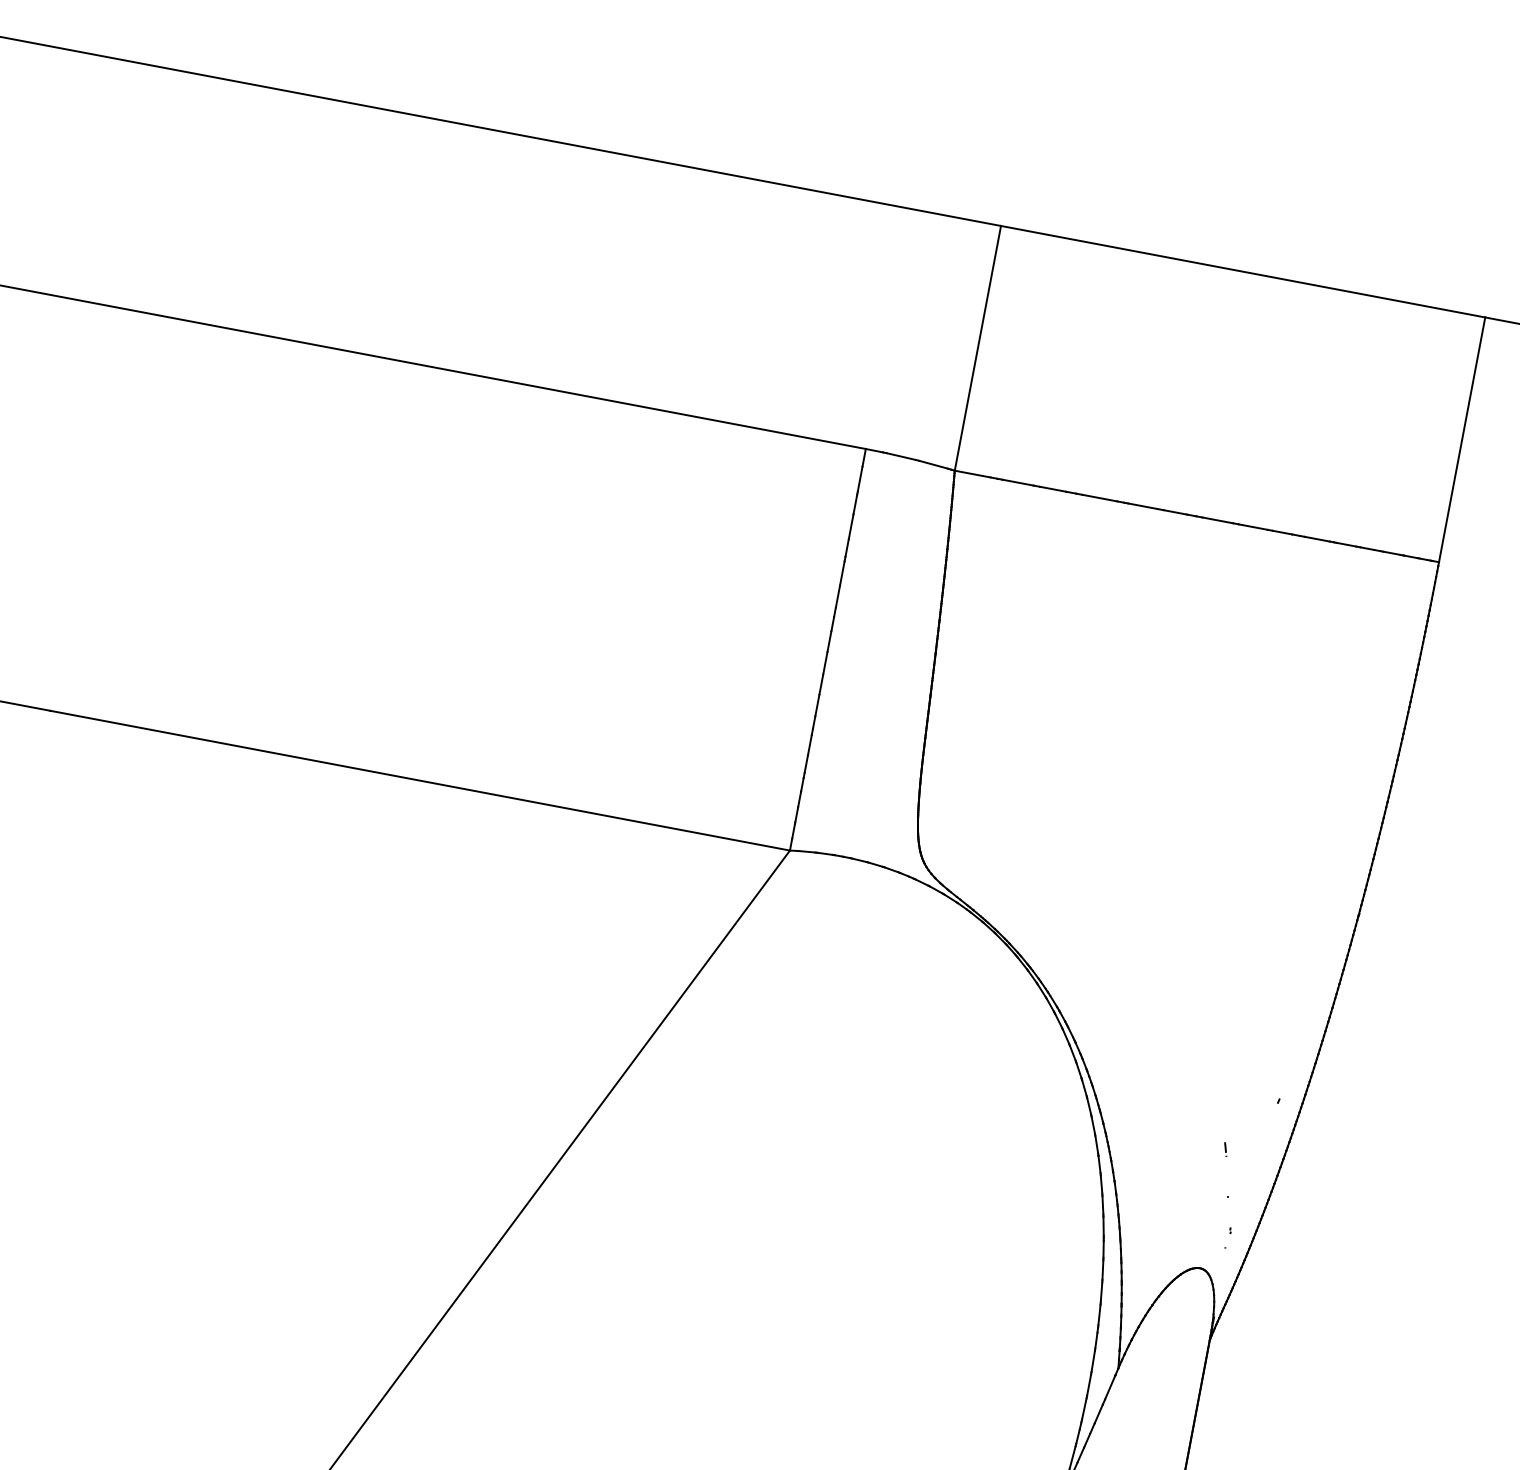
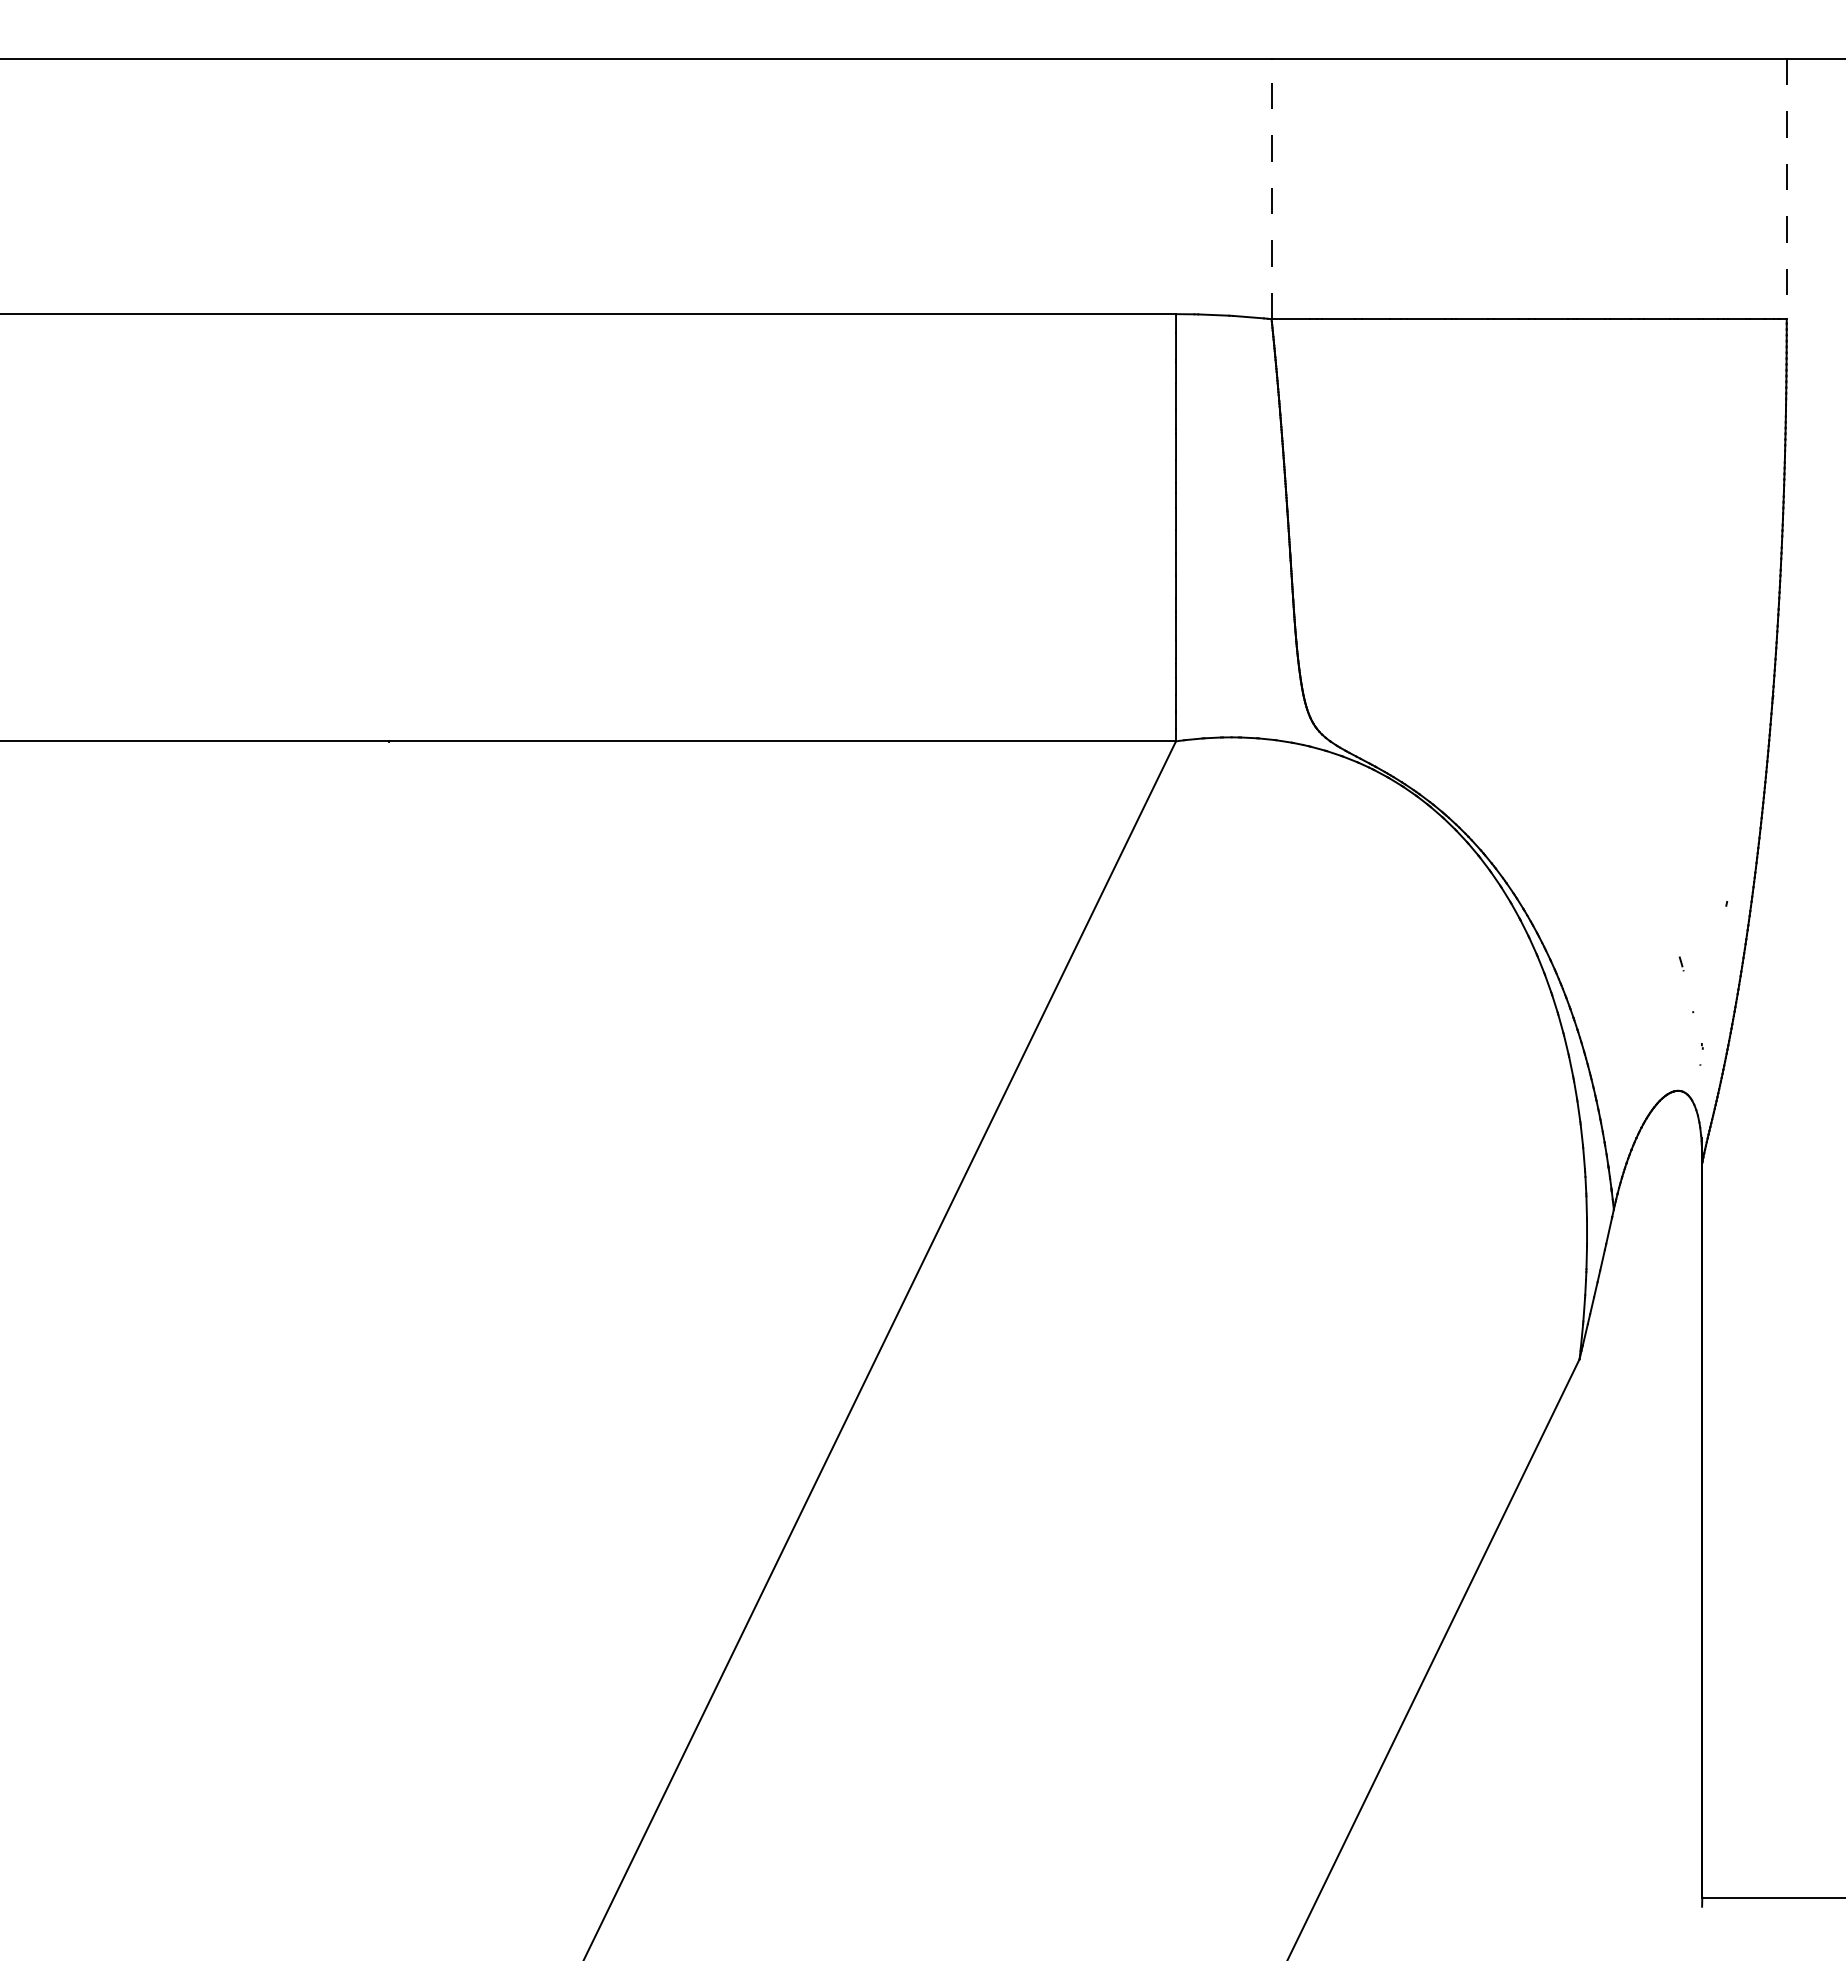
line: (977, 347) -> (1271, 188), solid -> dashed
line: (1461, 440) -> (1786, 189), solid -> dashed

